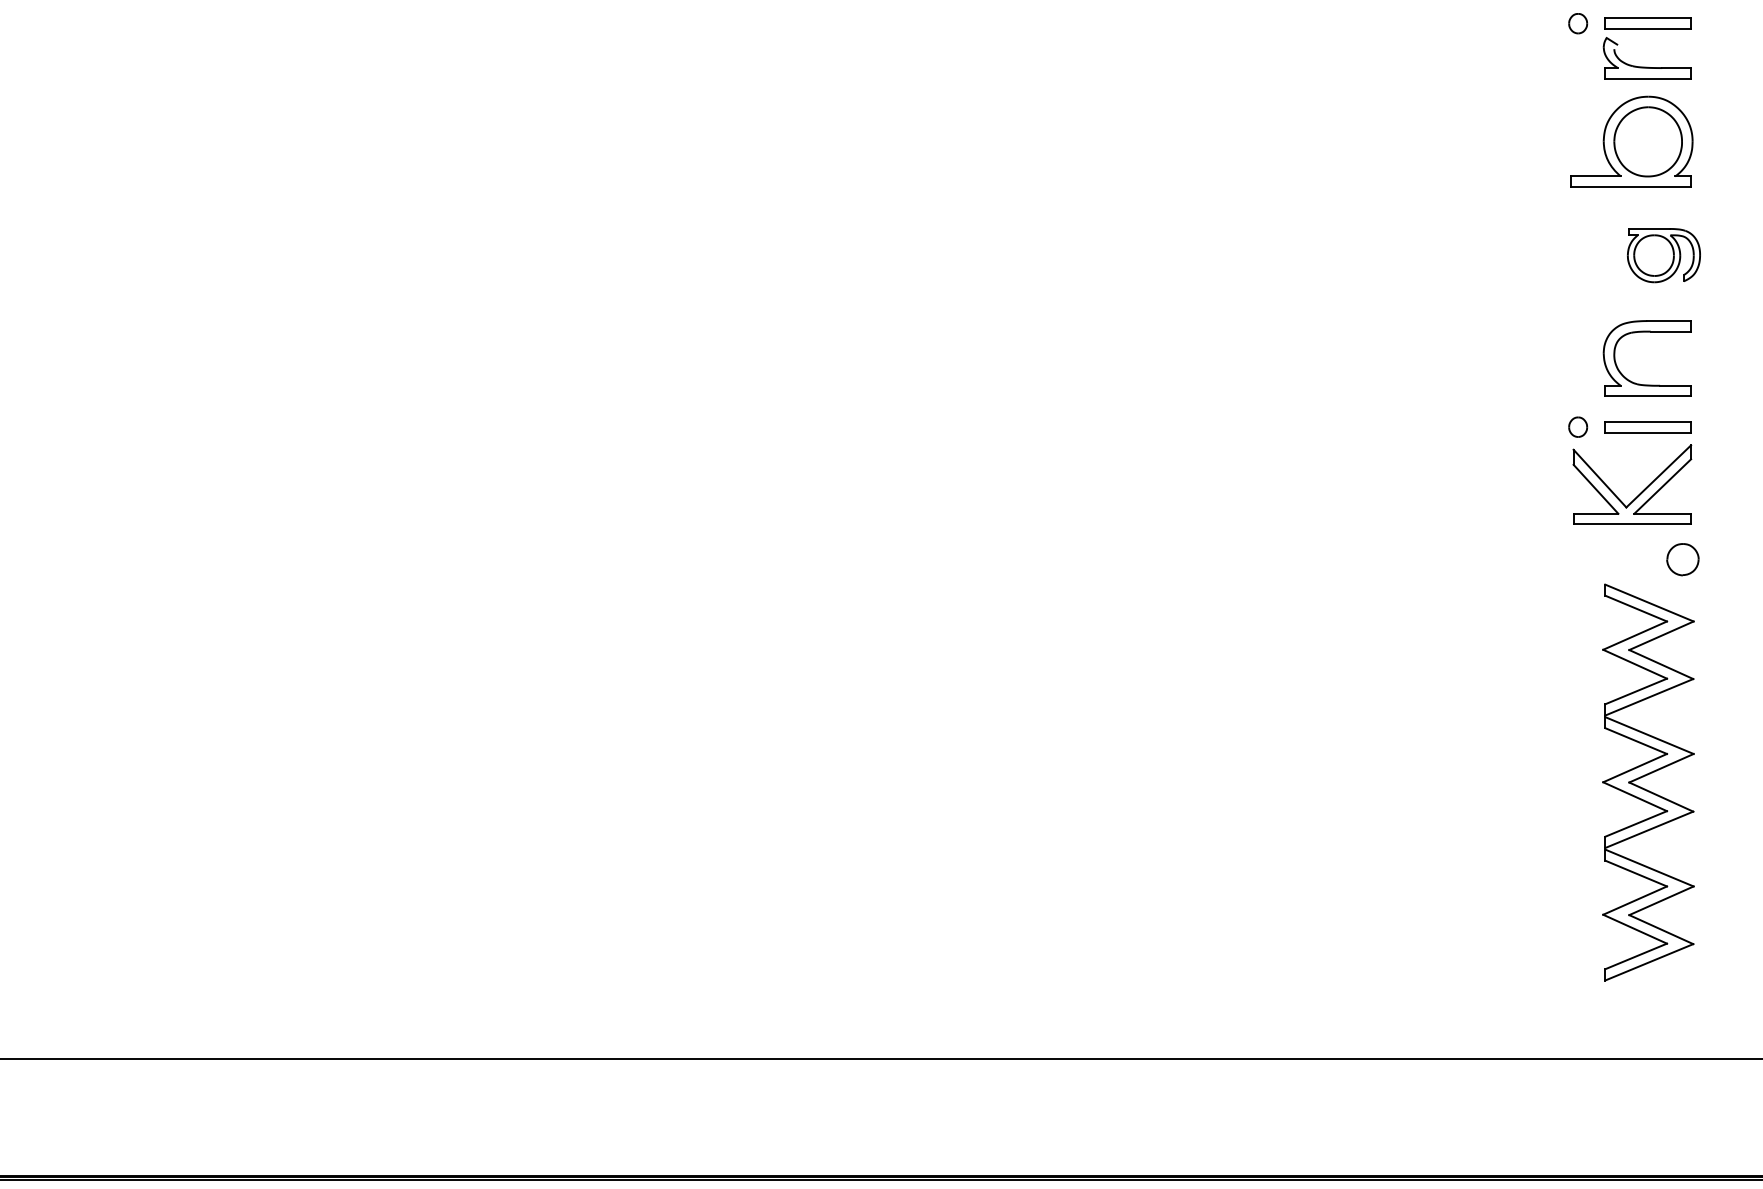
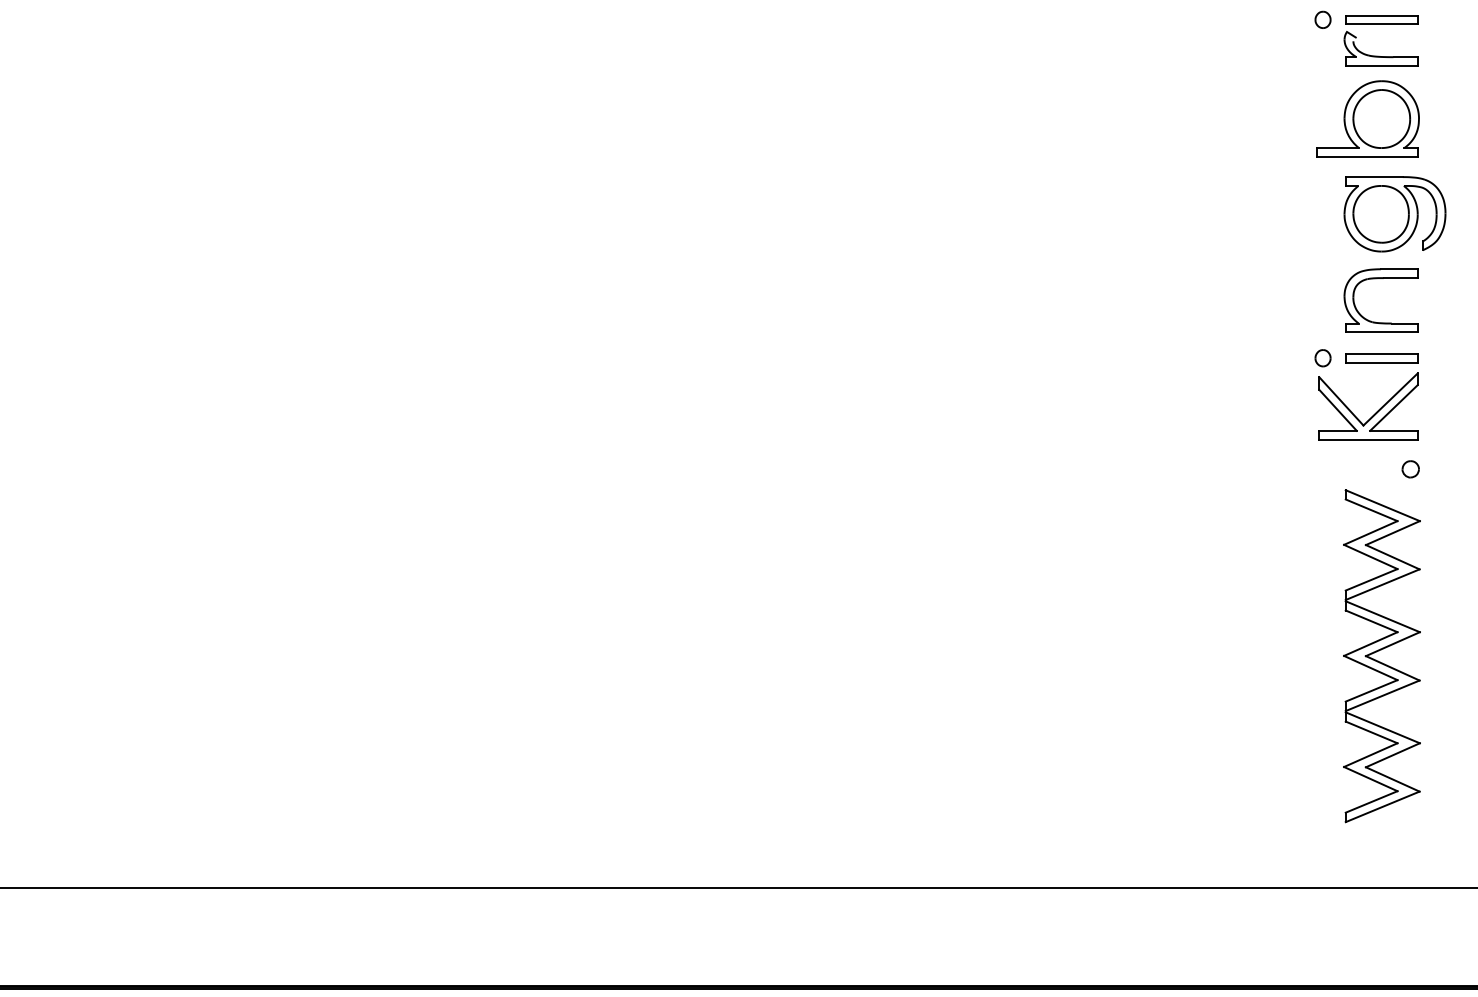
part: (1663, 255) -> (1394, 214), size x1.67
part: (1682, 559) -> (1410, 469), size x0.62

